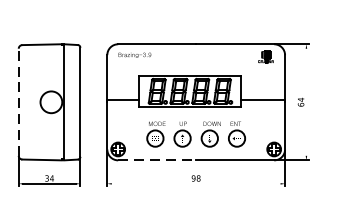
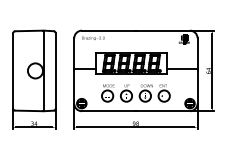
line: (18, 101) -> (12, 70), dashed -> solid
line: (306, 101) -> (212, 70), added
line: (158, 160) -> (109, 111), dashed -> solid
line: (195, 183) -> (135, 127), added

